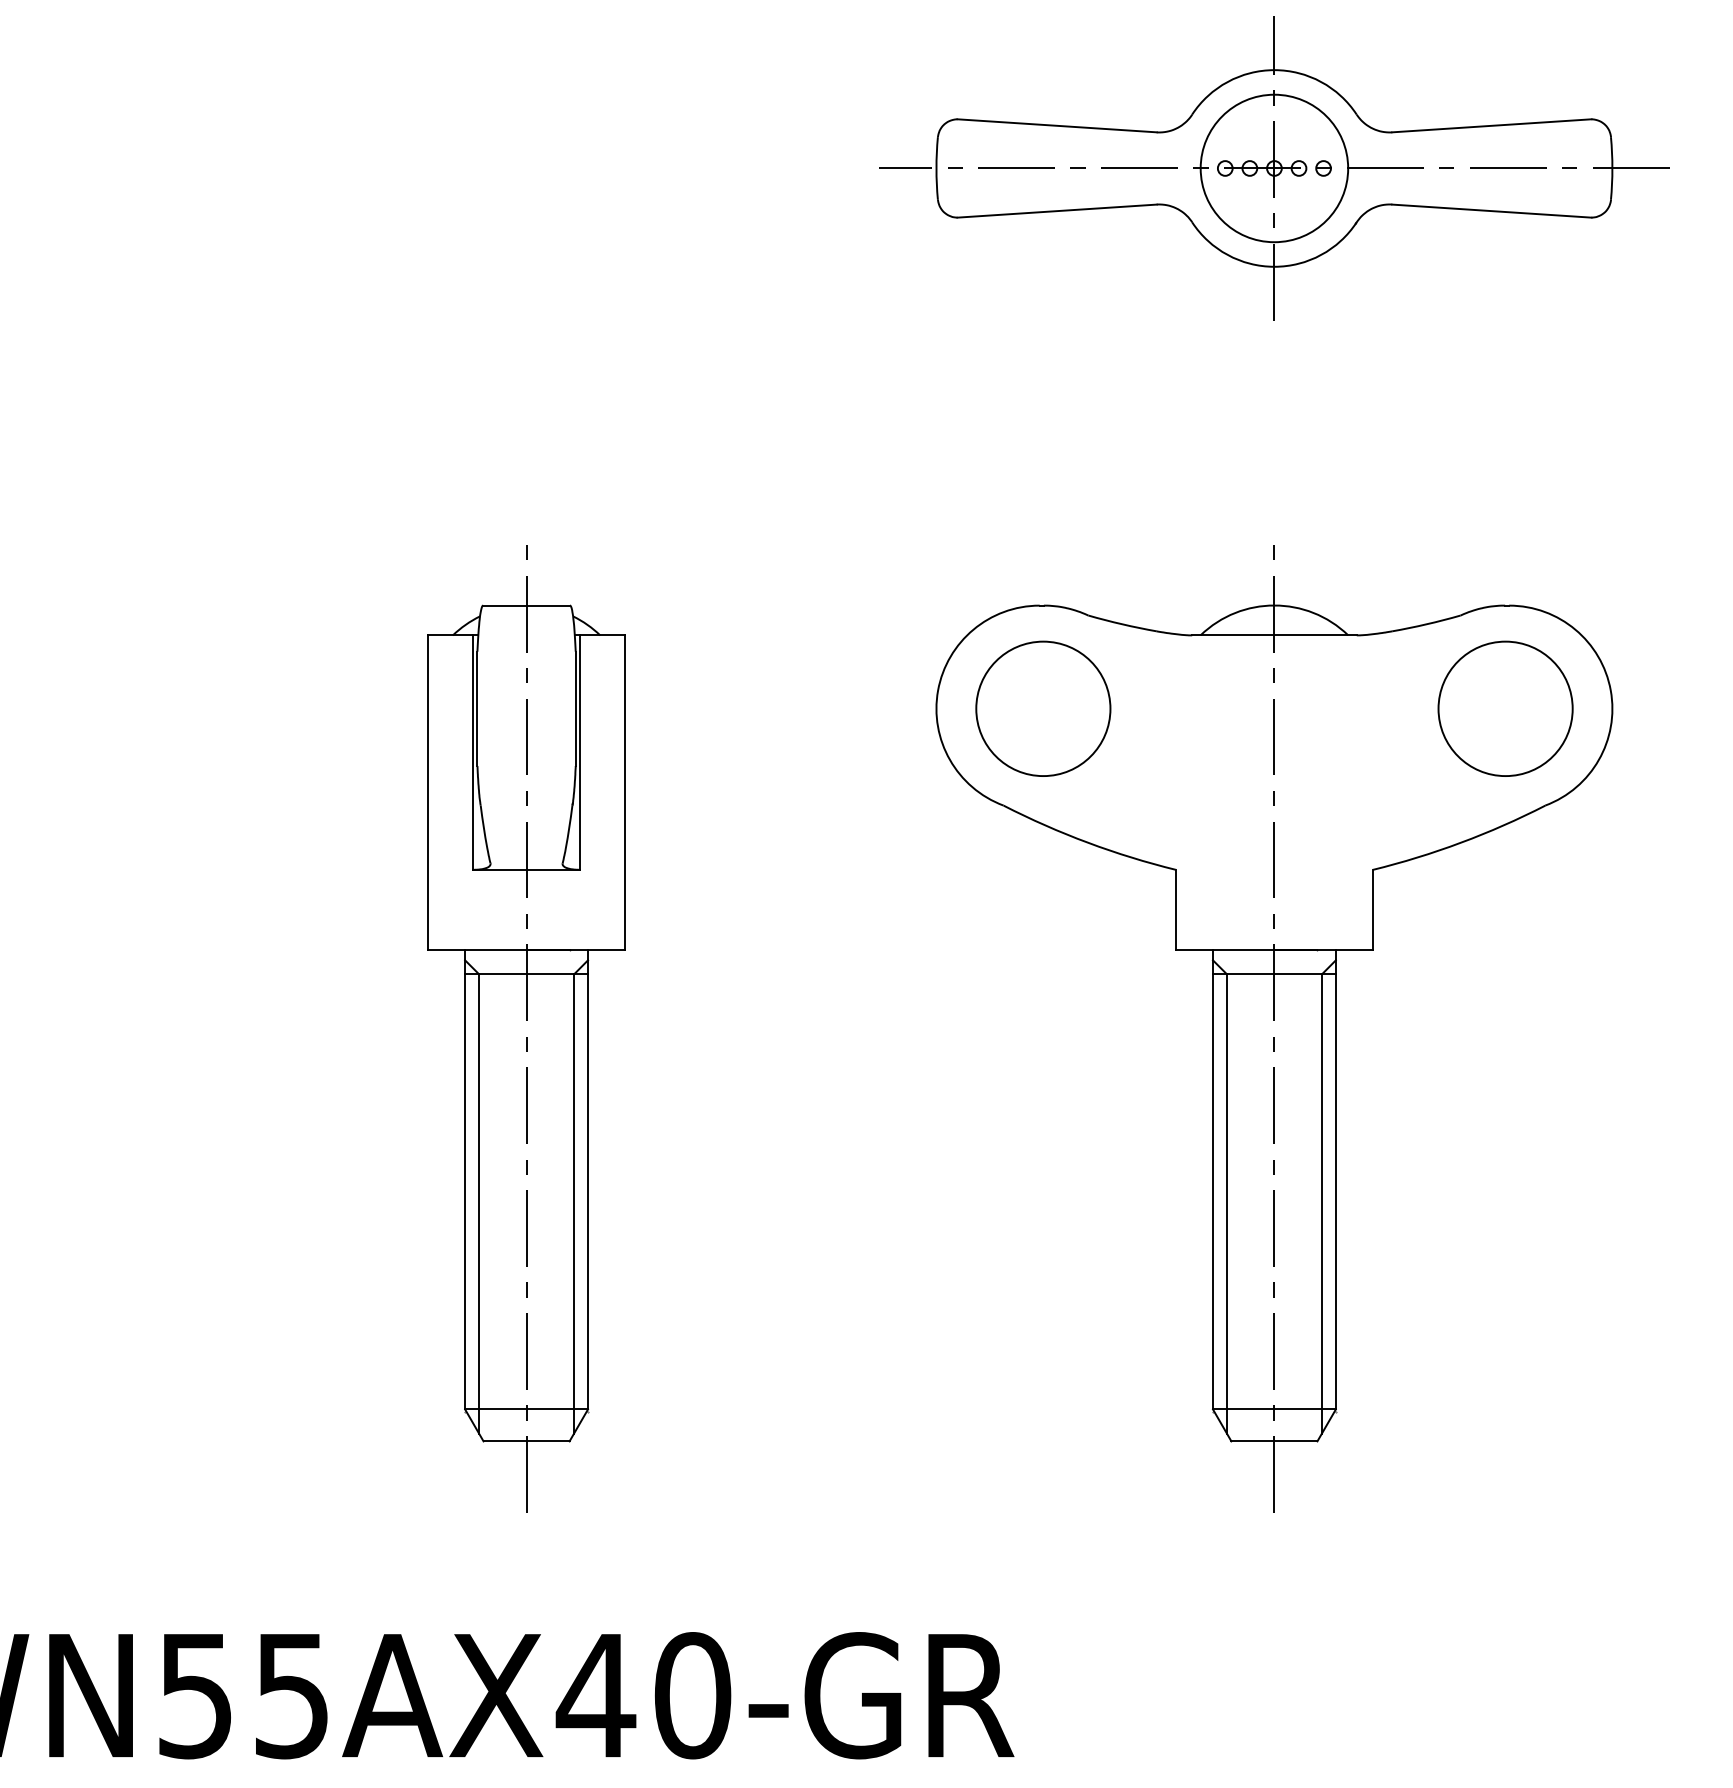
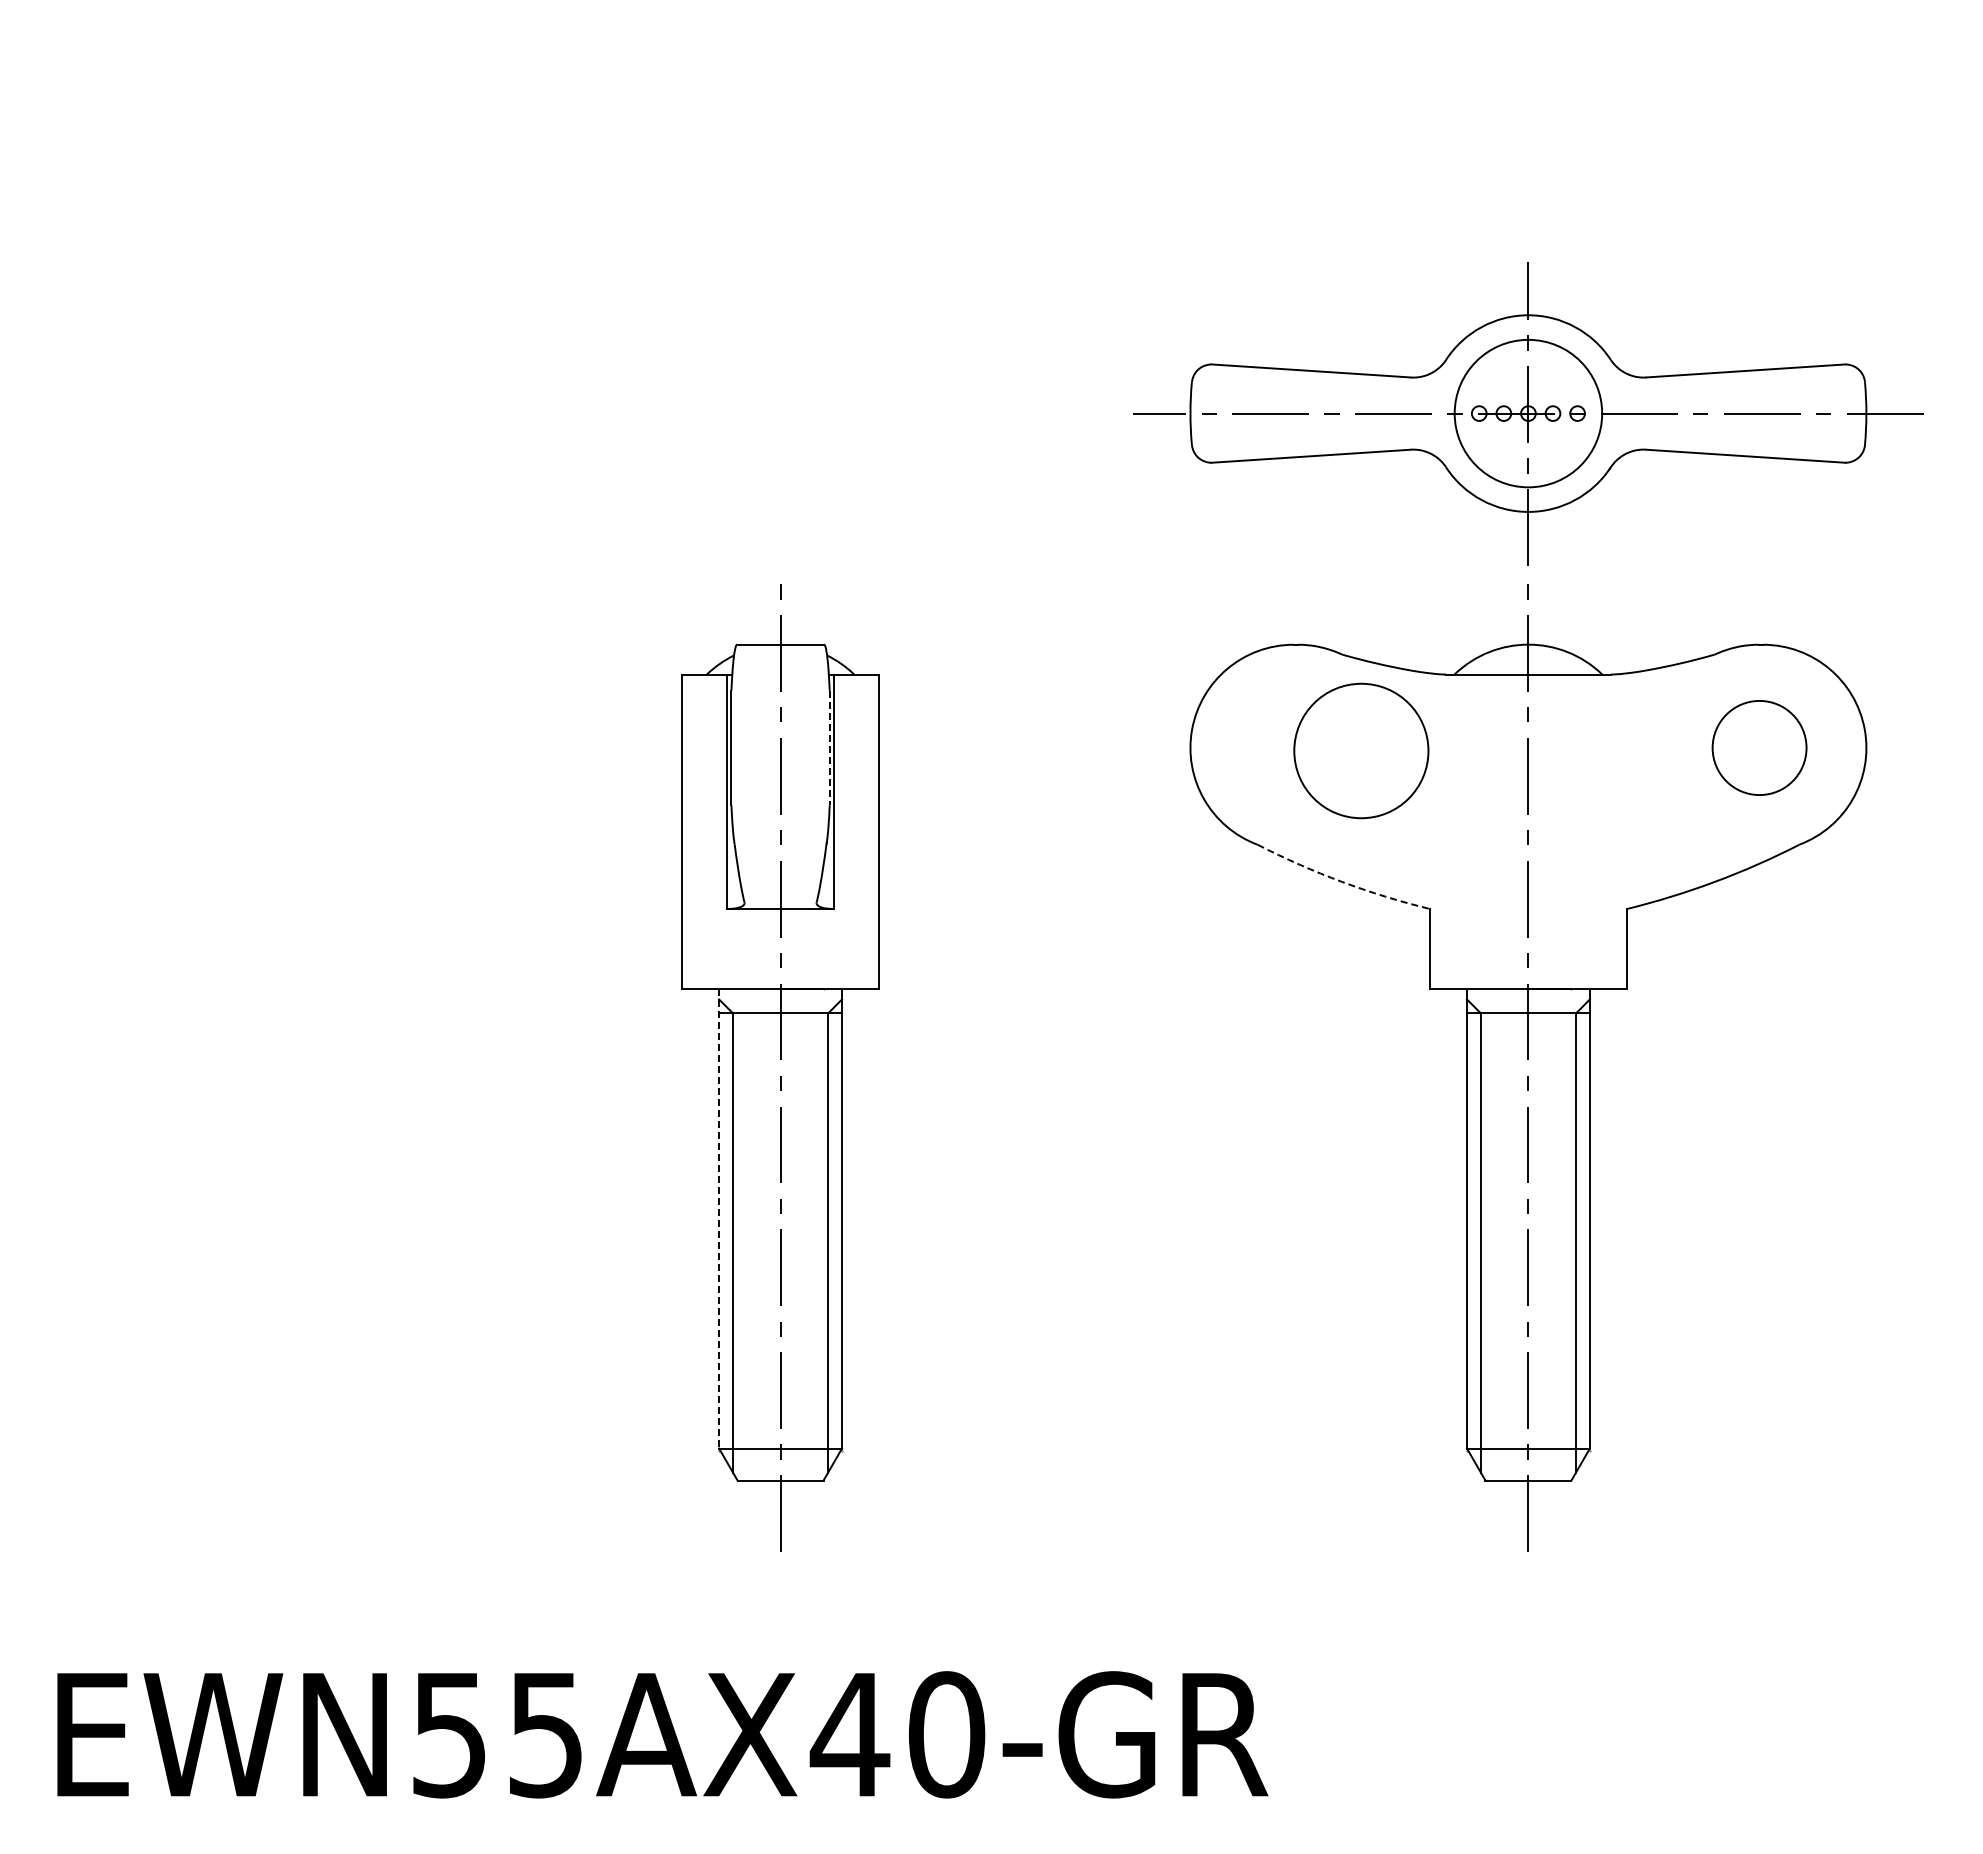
part: (1274, 168) -> (1528, 413), moved
part: (1043, 708) -> (1361, 750), moved
part: (1505, 708) -> (1759, 747), size x0.7
line: (575, 709) -> (829, 748), solid -> dashed
arc: (1088, 842) -> (1342, 881), solid -> dashed
line: (465, 1179) -> (719, 1218), solid -> dashed

